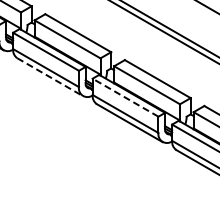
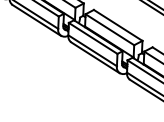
line: (50, 77) -> (37, 20), dashed -> solid
line: (125, 97) -> (93, 38), dashed -> solid

